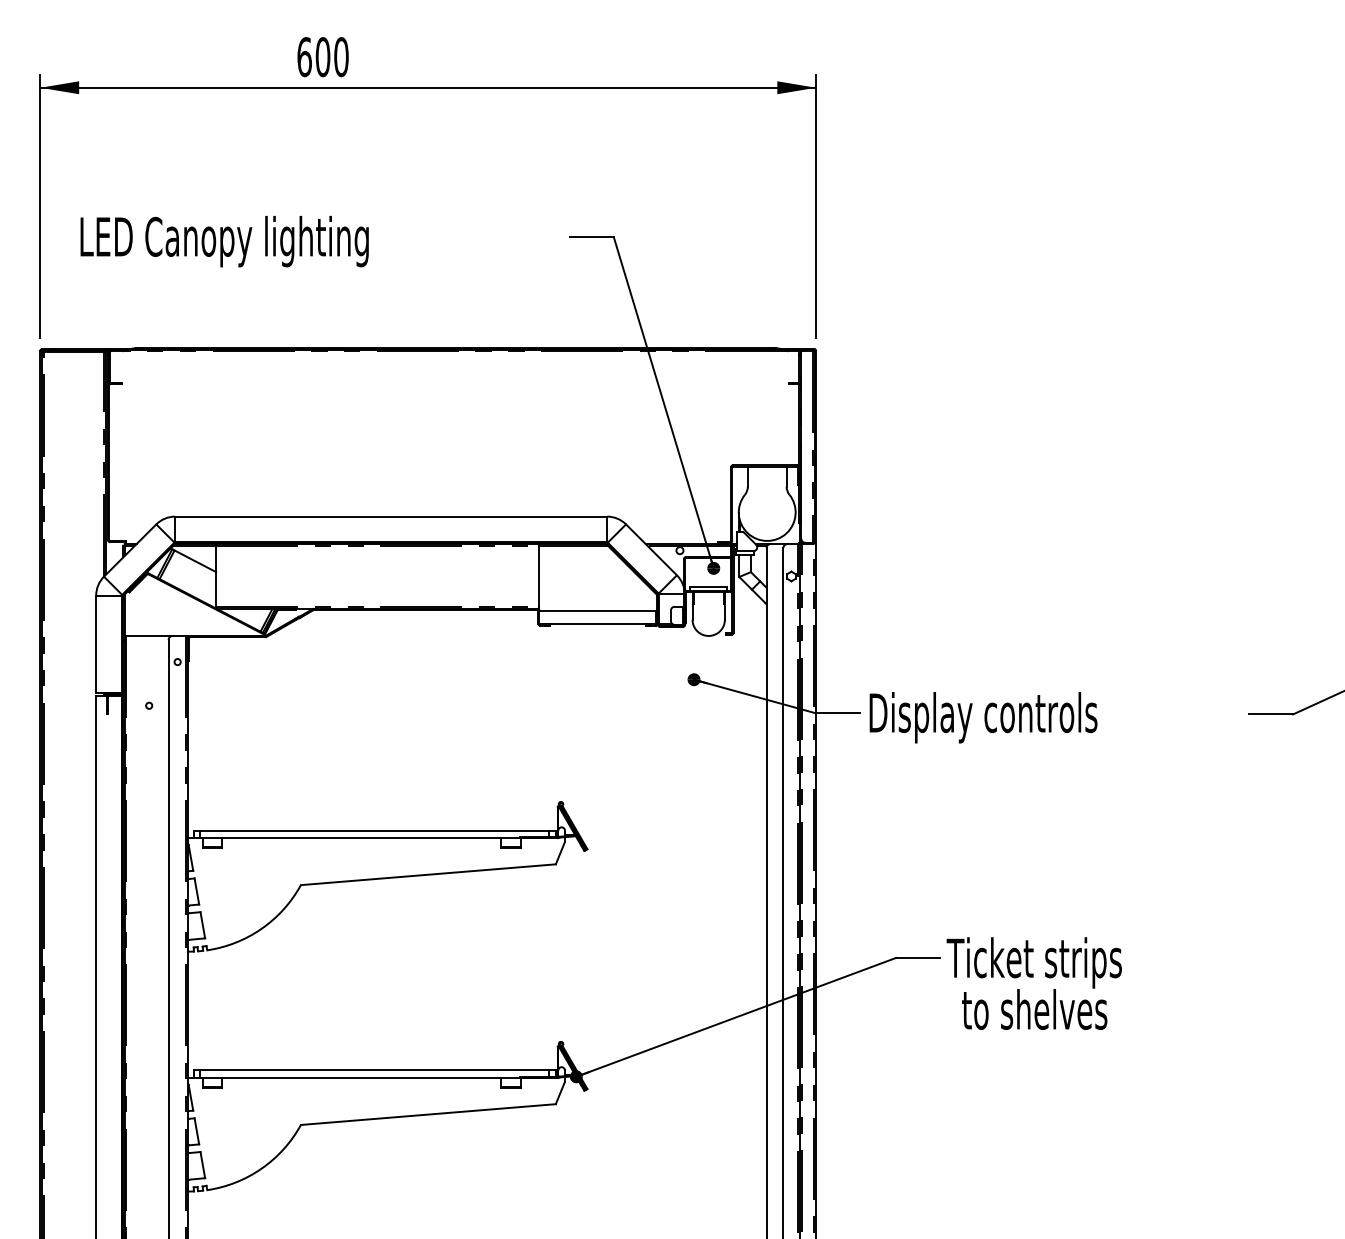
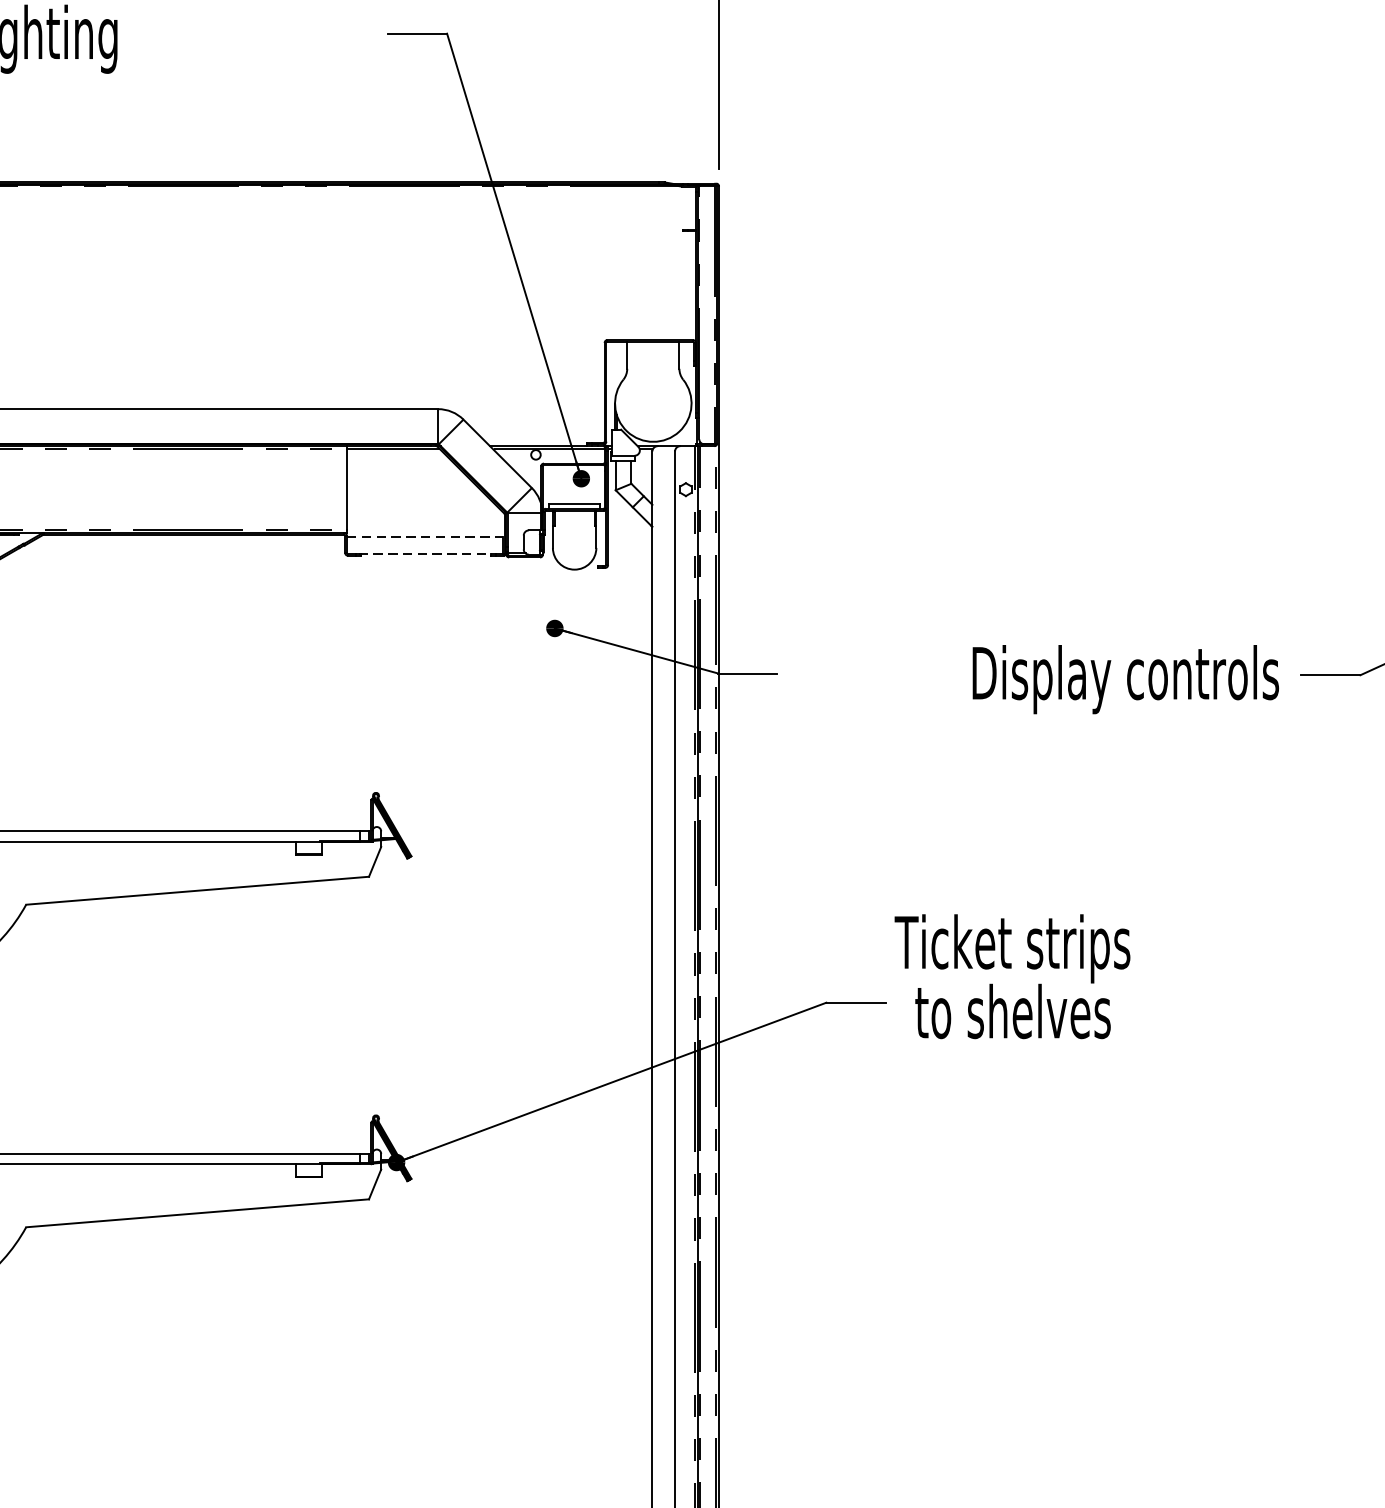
line: (598, 611) -> (426, 536), solid -> dashed
line: (597, 624) -> (425, 554), solid -> dashed
text: (983, 717) -> (1125, 679), moved
text: (1033, 983) -> (1011, 976), moved

